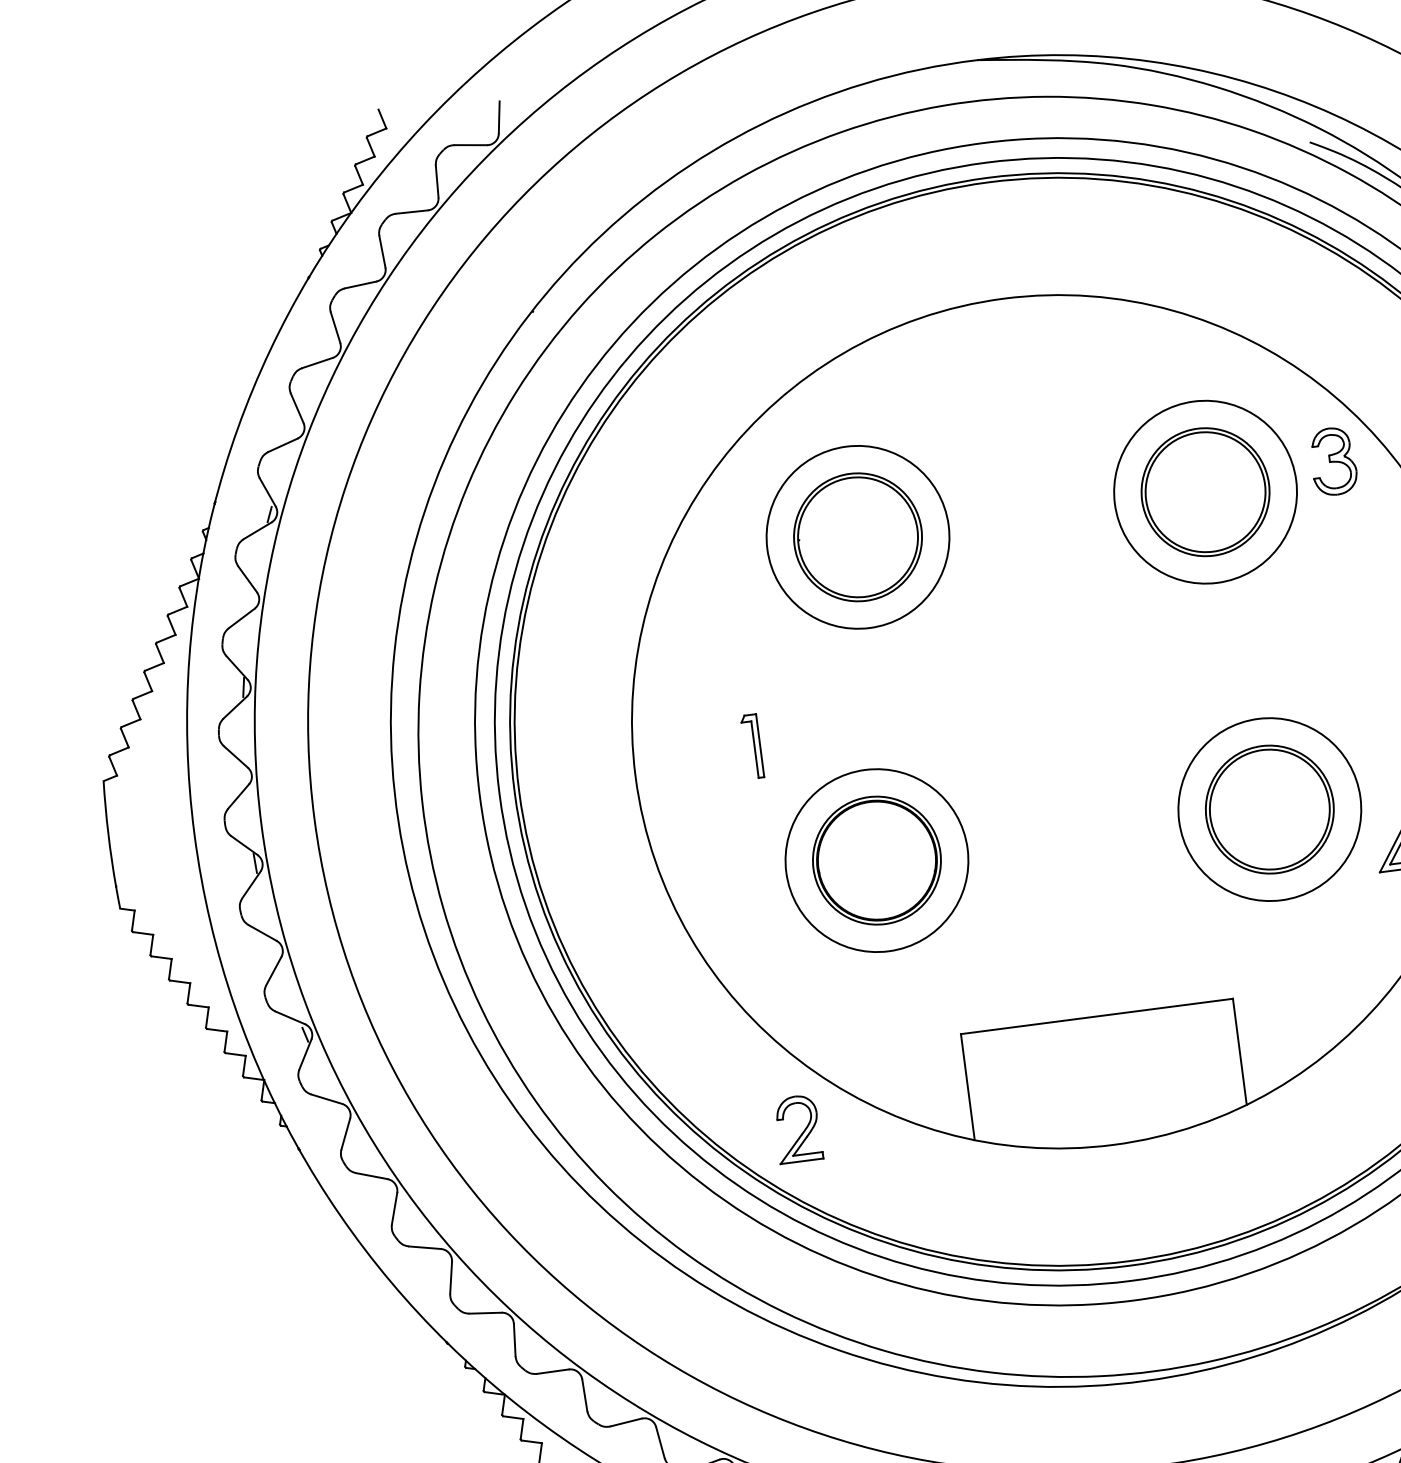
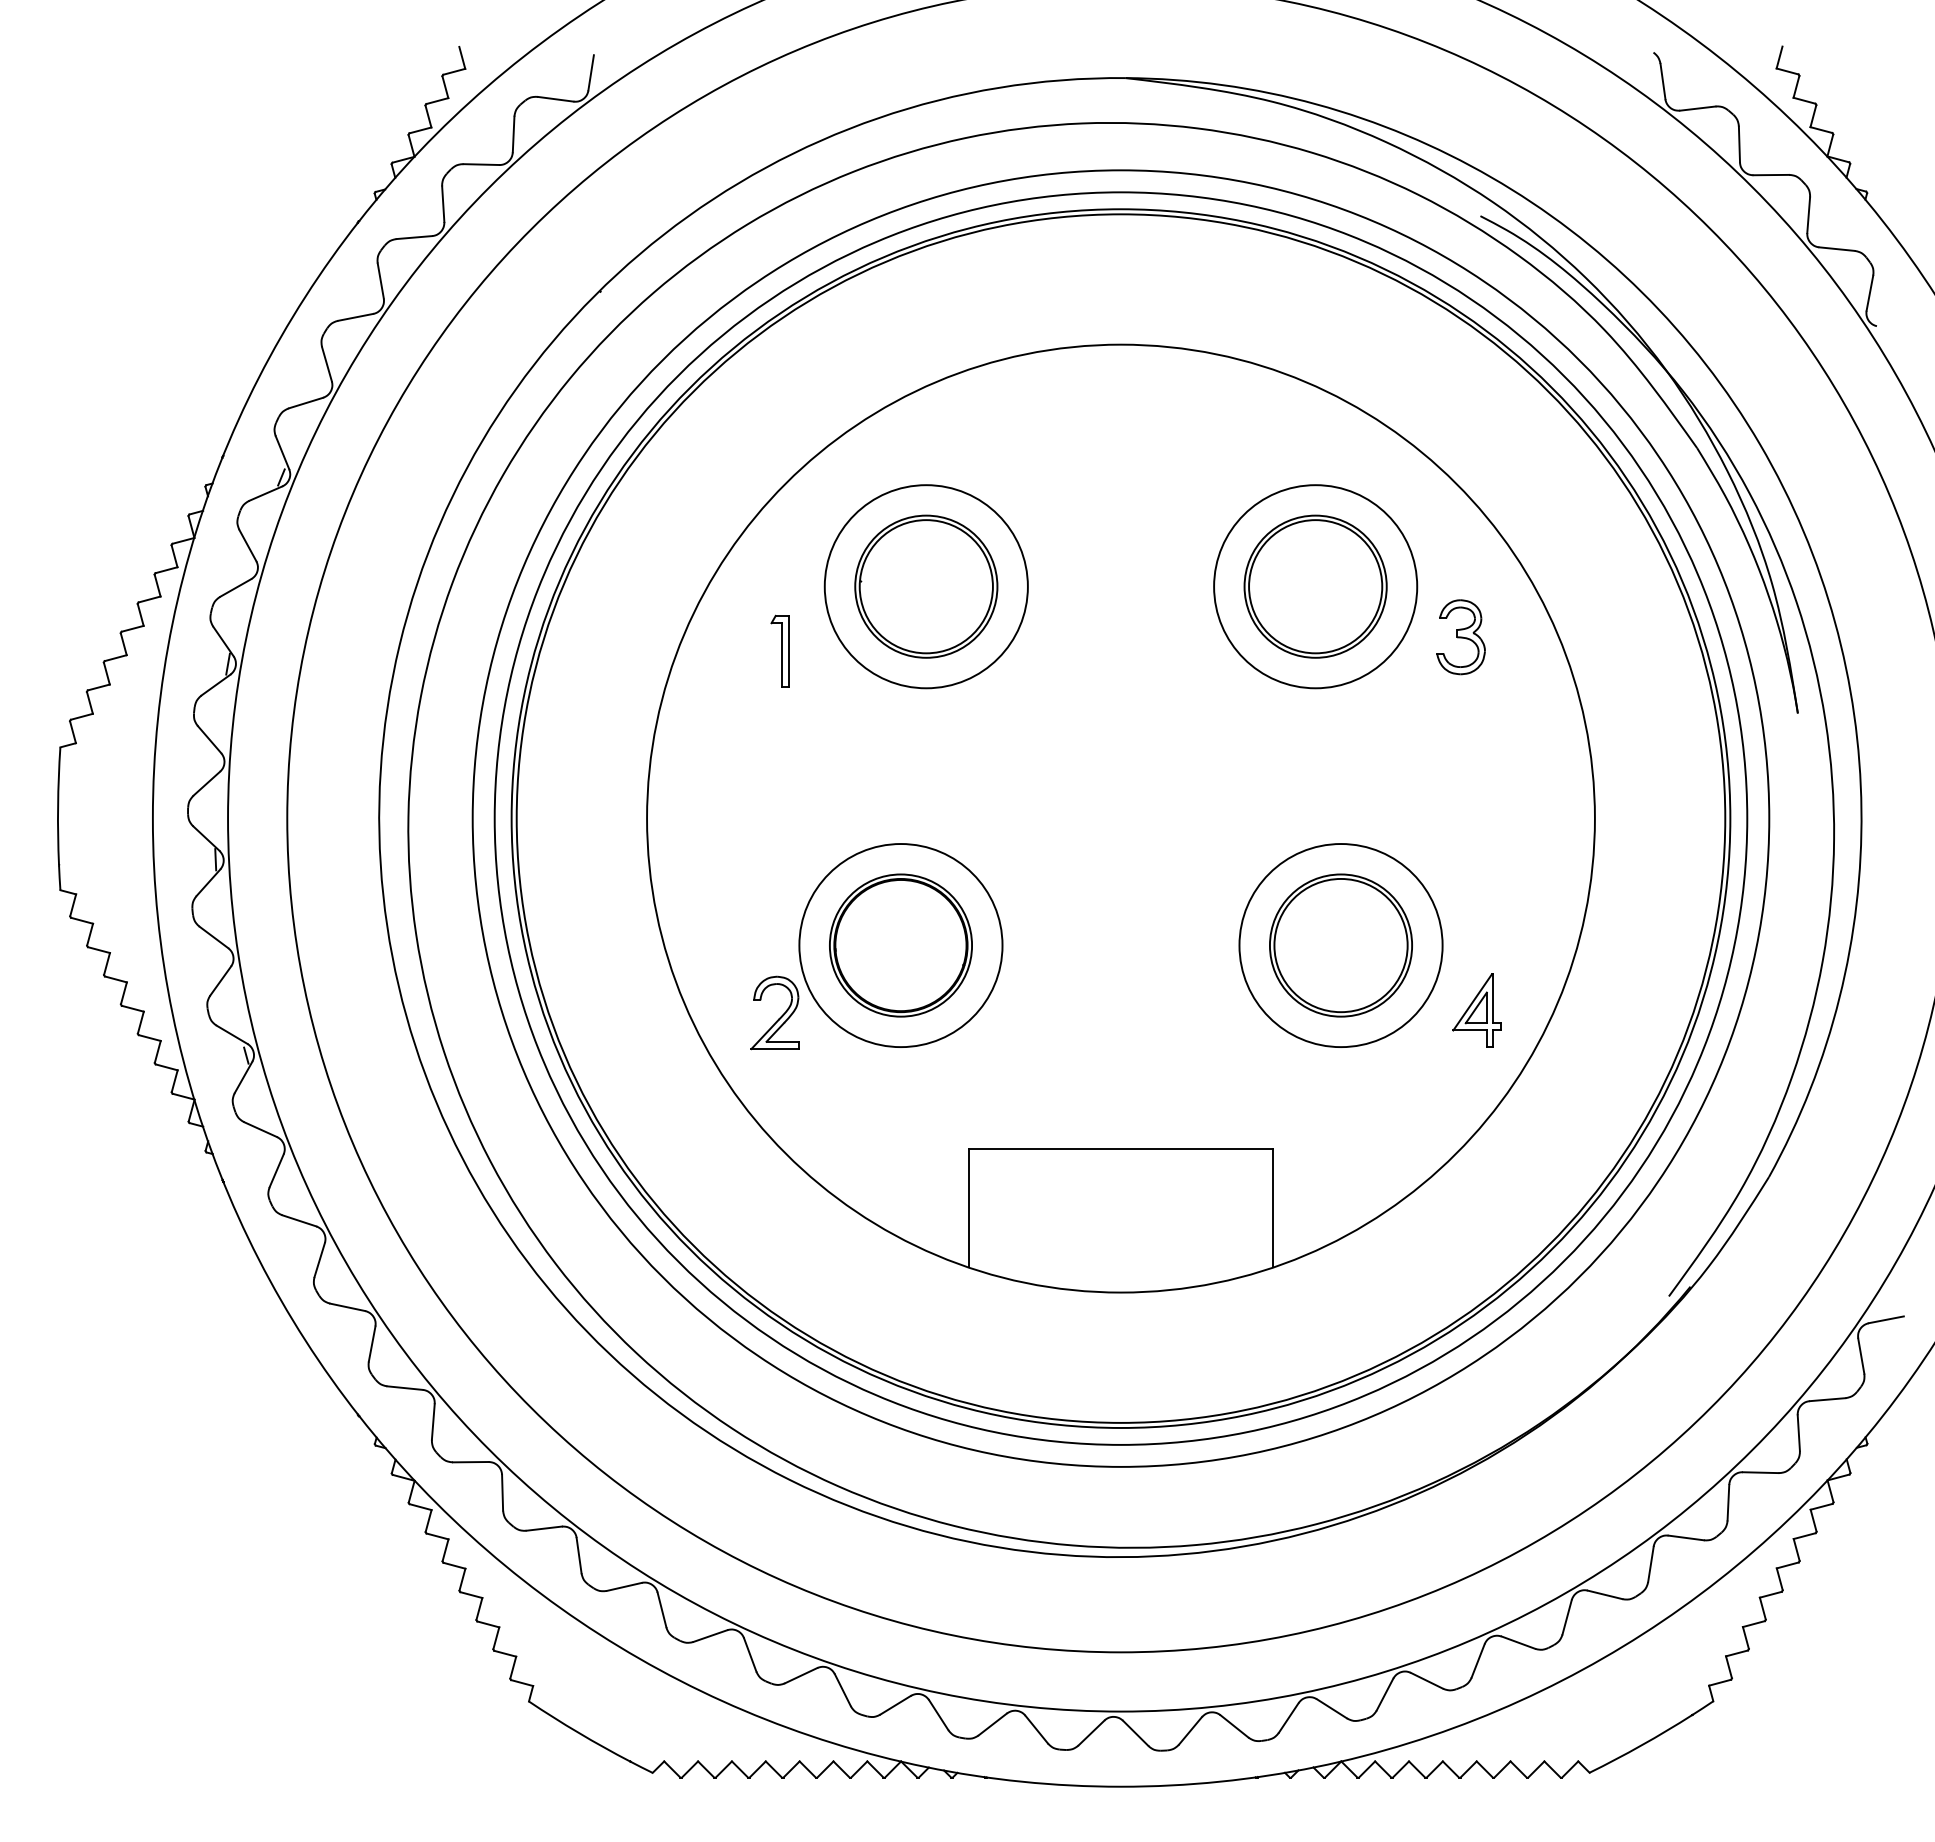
part: (1333, 461) -> (1460, 637), moved
part: (751, 746) -> (779, 650), moved
part: (802, 1132) -> (779, 1017), moved

